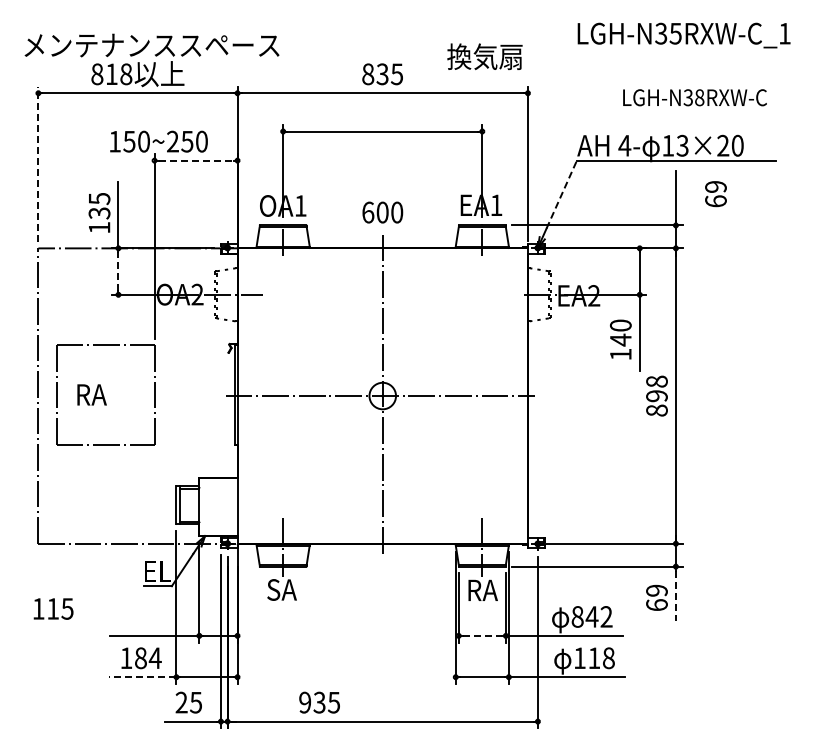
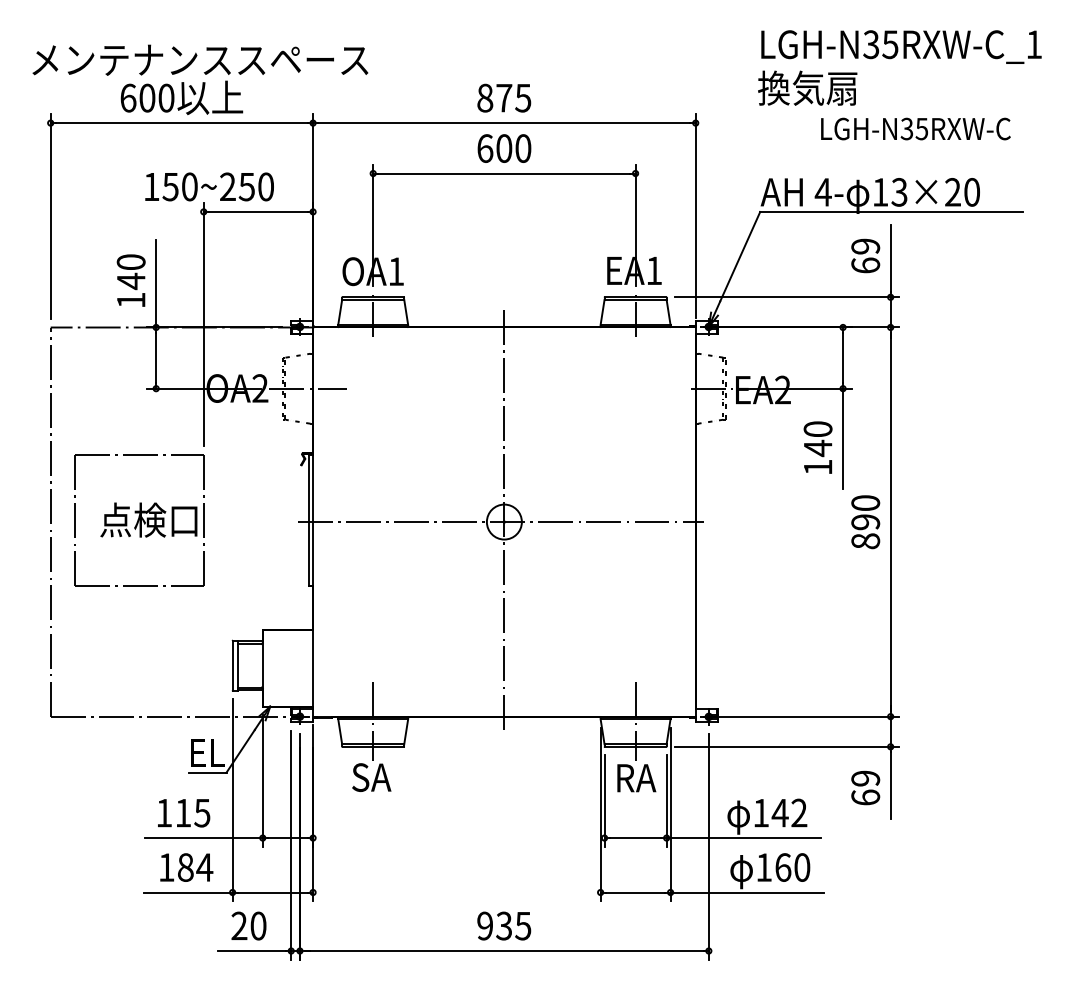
text: (484, 56) -> (807, 87), moved
text: (111, 74) -> (146, 98), 818 -> 600
text: (382, 74) -> (504, 98), 835 -> 875
text: (699, 97) -> (921, 128), LGH-N38RXW-C -> LGH-N35RXW-C
line: (196, 160) -> (258, 211), dashed -> solid
line: (38, 164) -> (50, 216), dashed -> solid
line: (561, 194) -> (739, 256), dashed -> solid
text: (715, 194) -> (865, 256), moved
text: (99, 205) -> (131, 271), 135 -> 140
text: (382, 212) -> (504, 148), moved
line: (118, 271) -> (156, 357), dashed -> solid
text: (656, 381) -> (865, 502), 898 -> 890
text: (112, 394) -> (148, 520), RA -> 点検口
line: (675, 596) -> (890, 786), dashed -> solid
text: (53, 608) -> (183, 812), moved
text: (577, 616) -> (760, 812), 842 -> 142
line: (482, 635) -> (635, 837), dashed -> solid
text: (601, 658) -> (792, 867), 118 -> 160
line: (142, 677) -> (187, 892), dashed -> solid
text: (196, 702) -> (258, 925), 25 -> 20
text: (319, 702) -> (504, 925), moved

